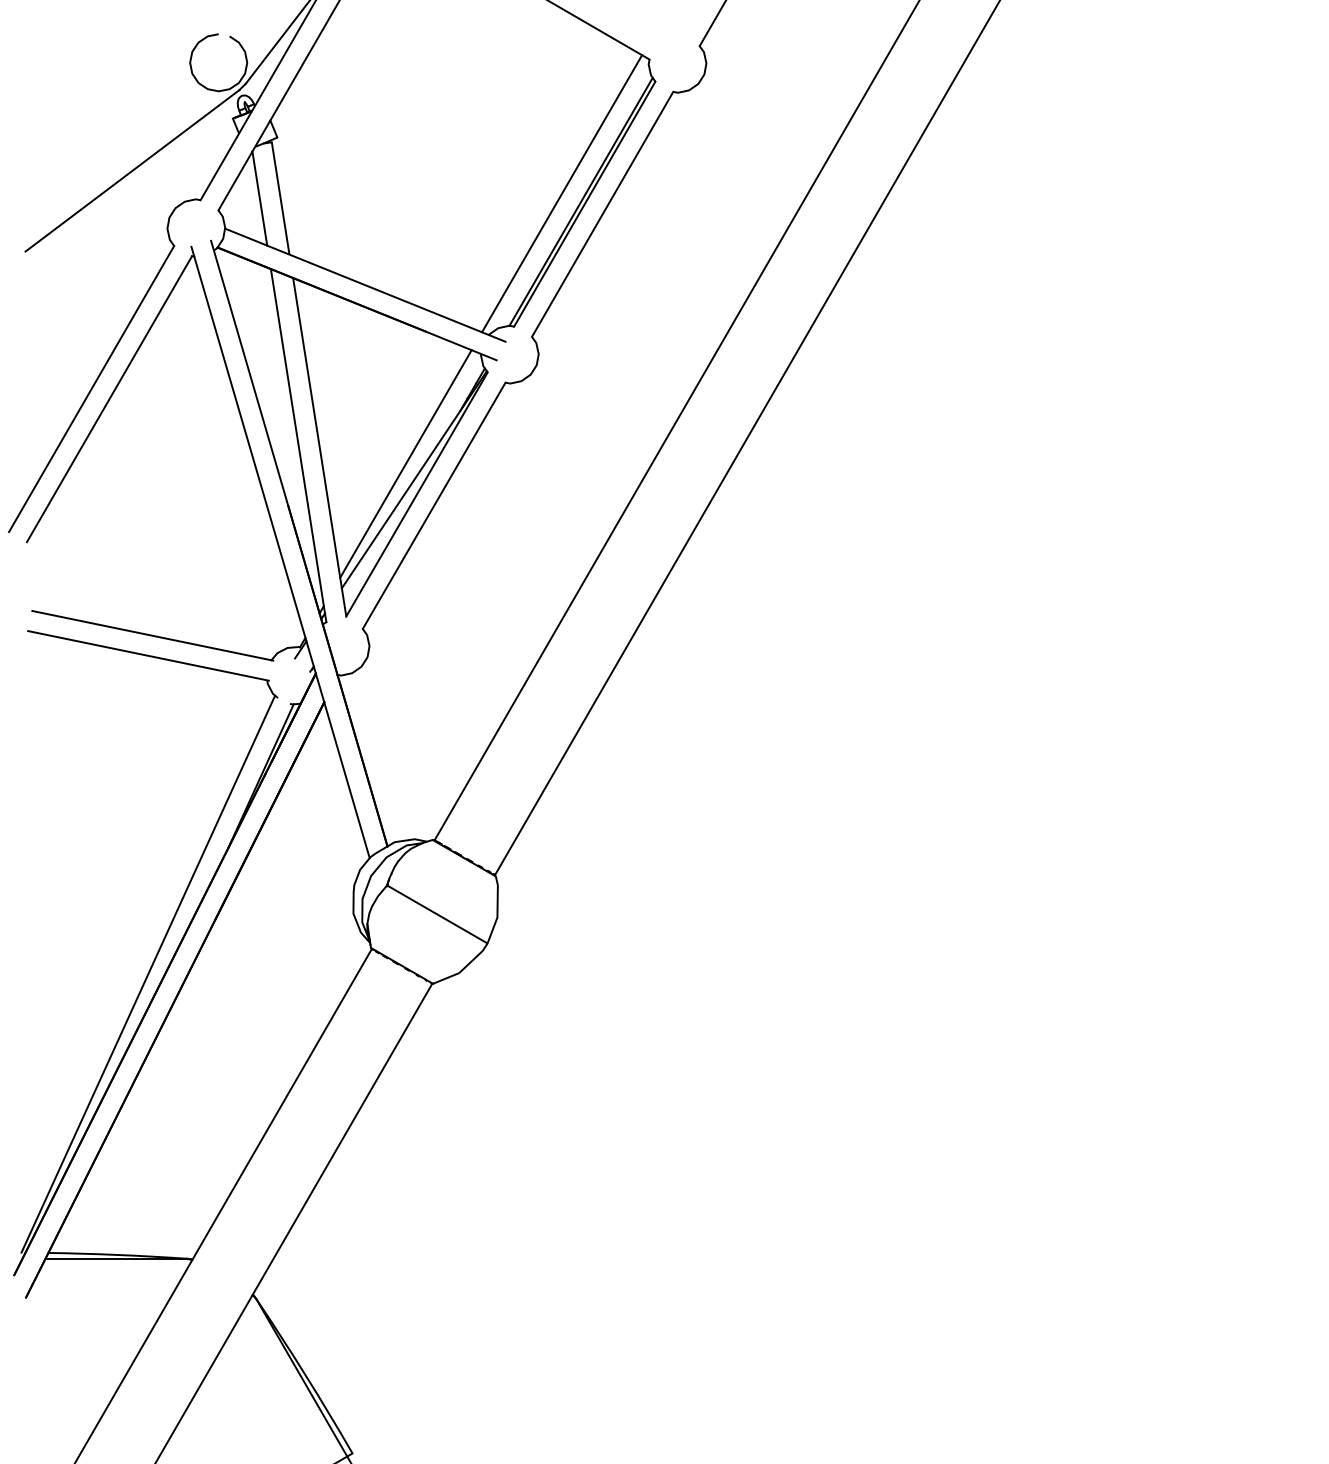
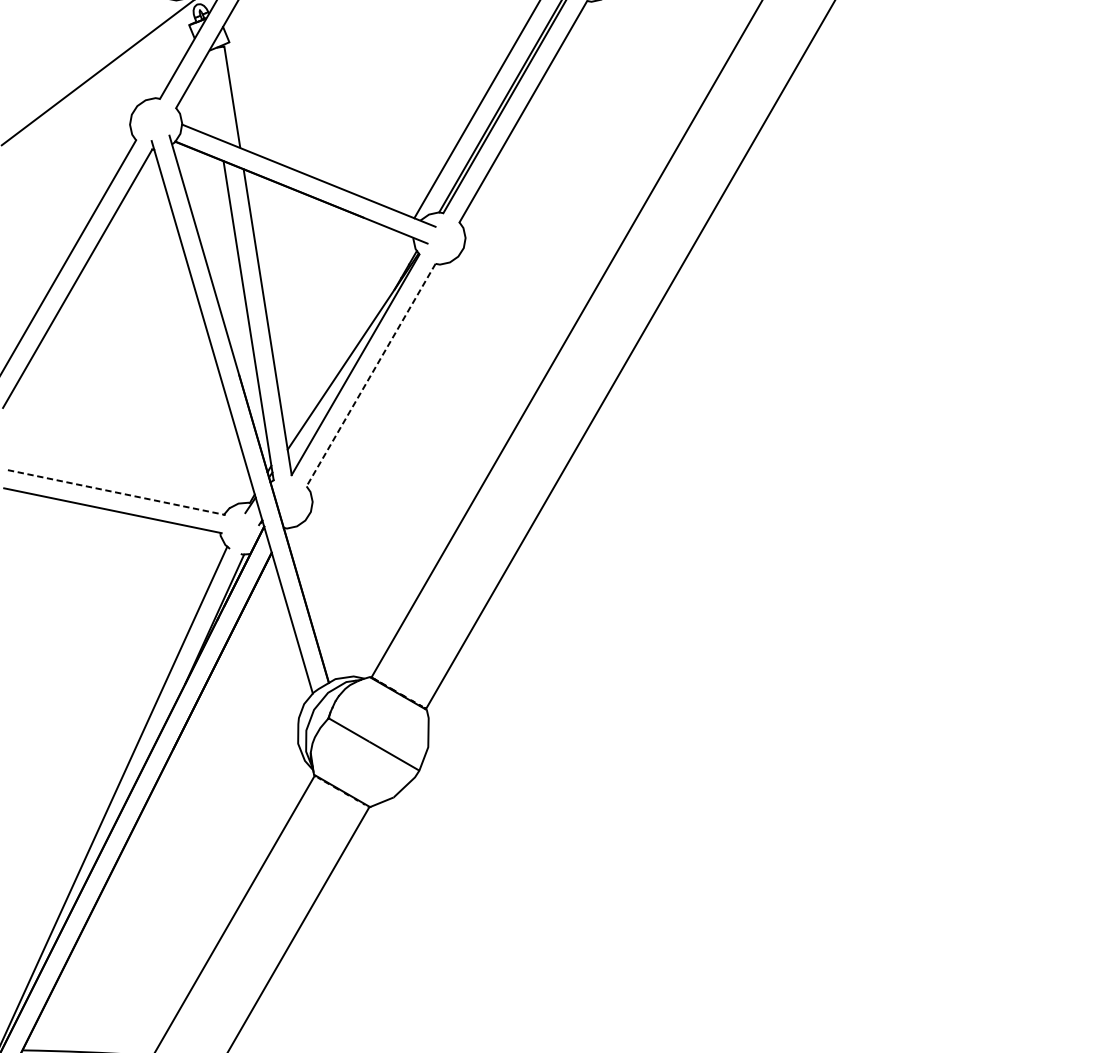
line: (259, 198) -> (213, 97), removed
line: (405, 463) -> (345, 336), removed
line: (433, 506) -> (370, 375), solid -> dashed
line: (152, 635) -> (116, 492), solid -> dashed

